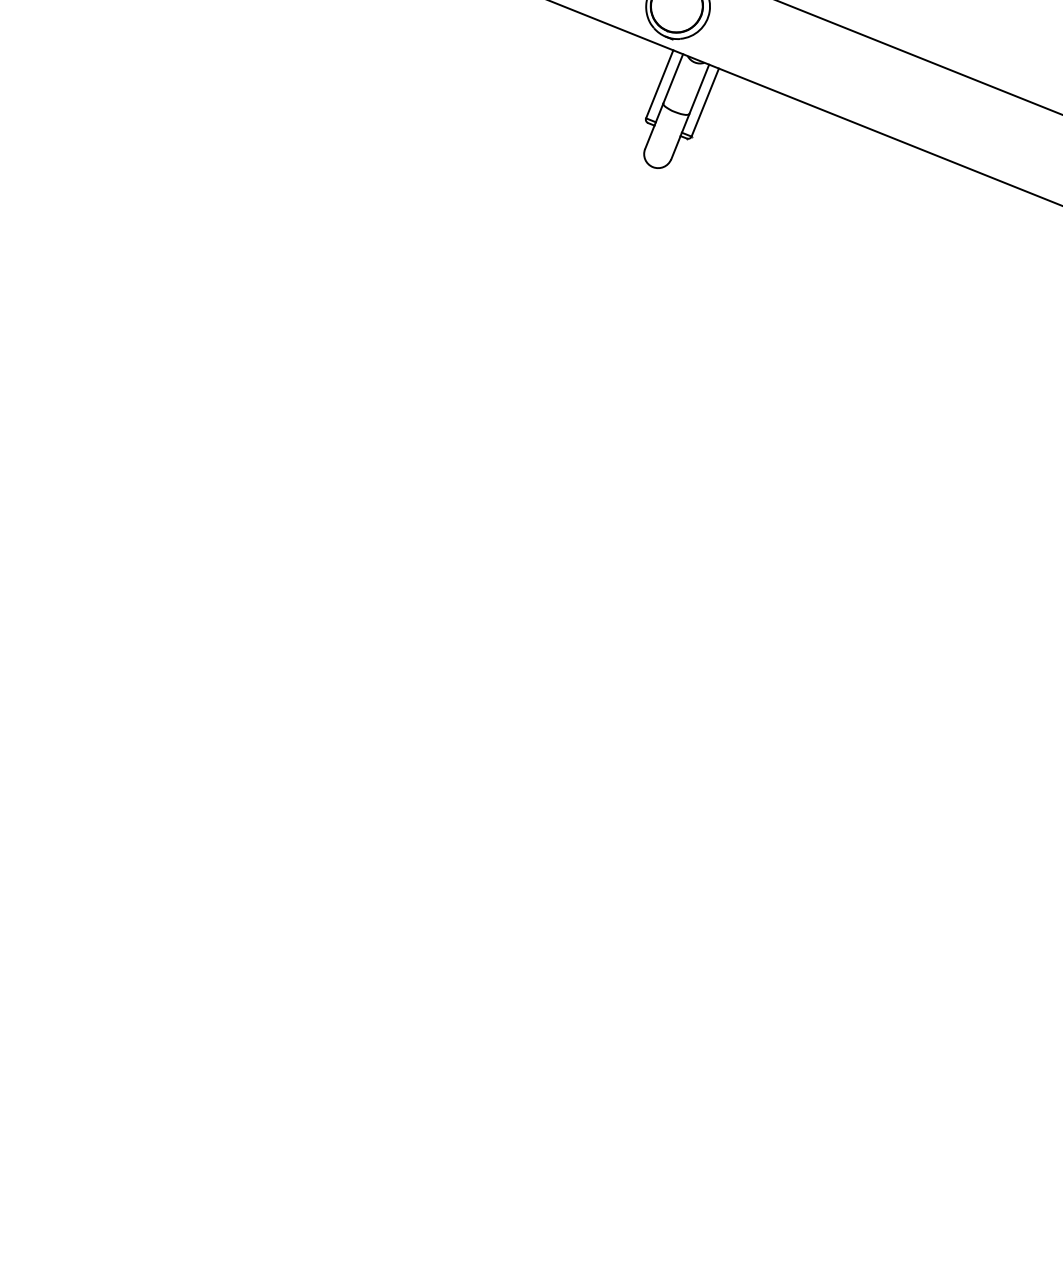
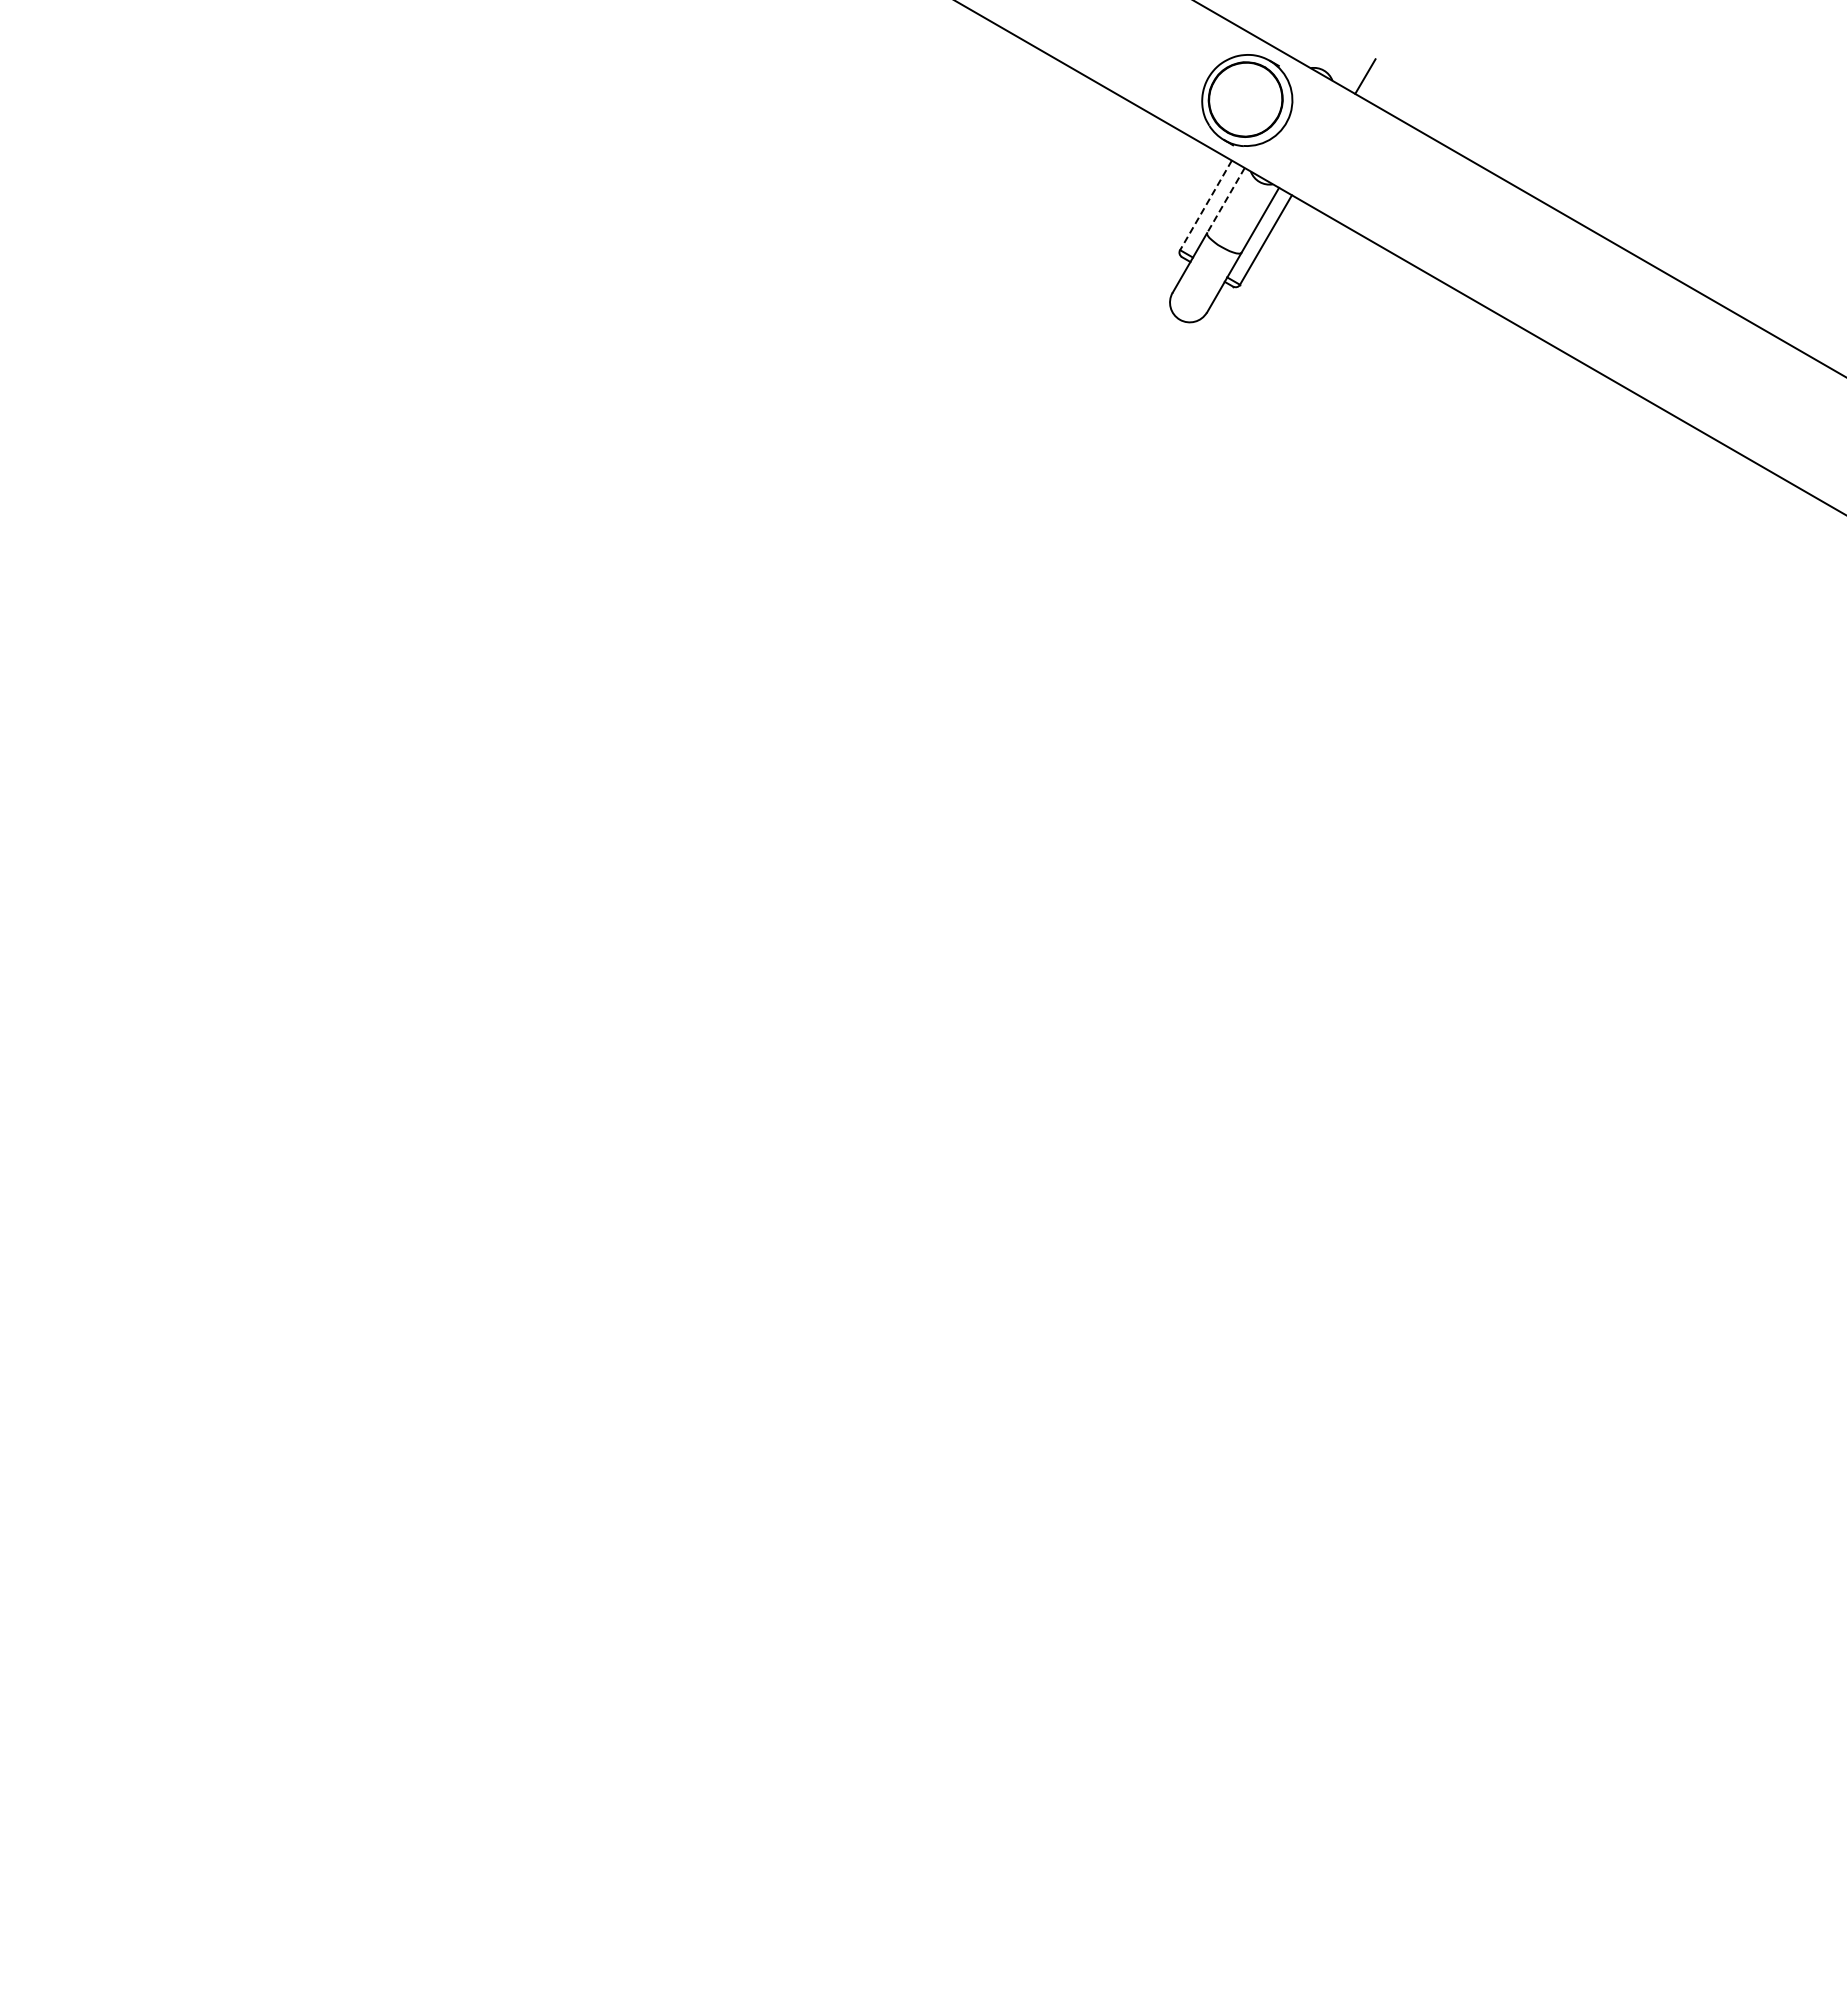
line: (672, 78) -> (1225, 200), solid -> dashed
line: (660, 84) -> (1206, 205), solid -> dashed

